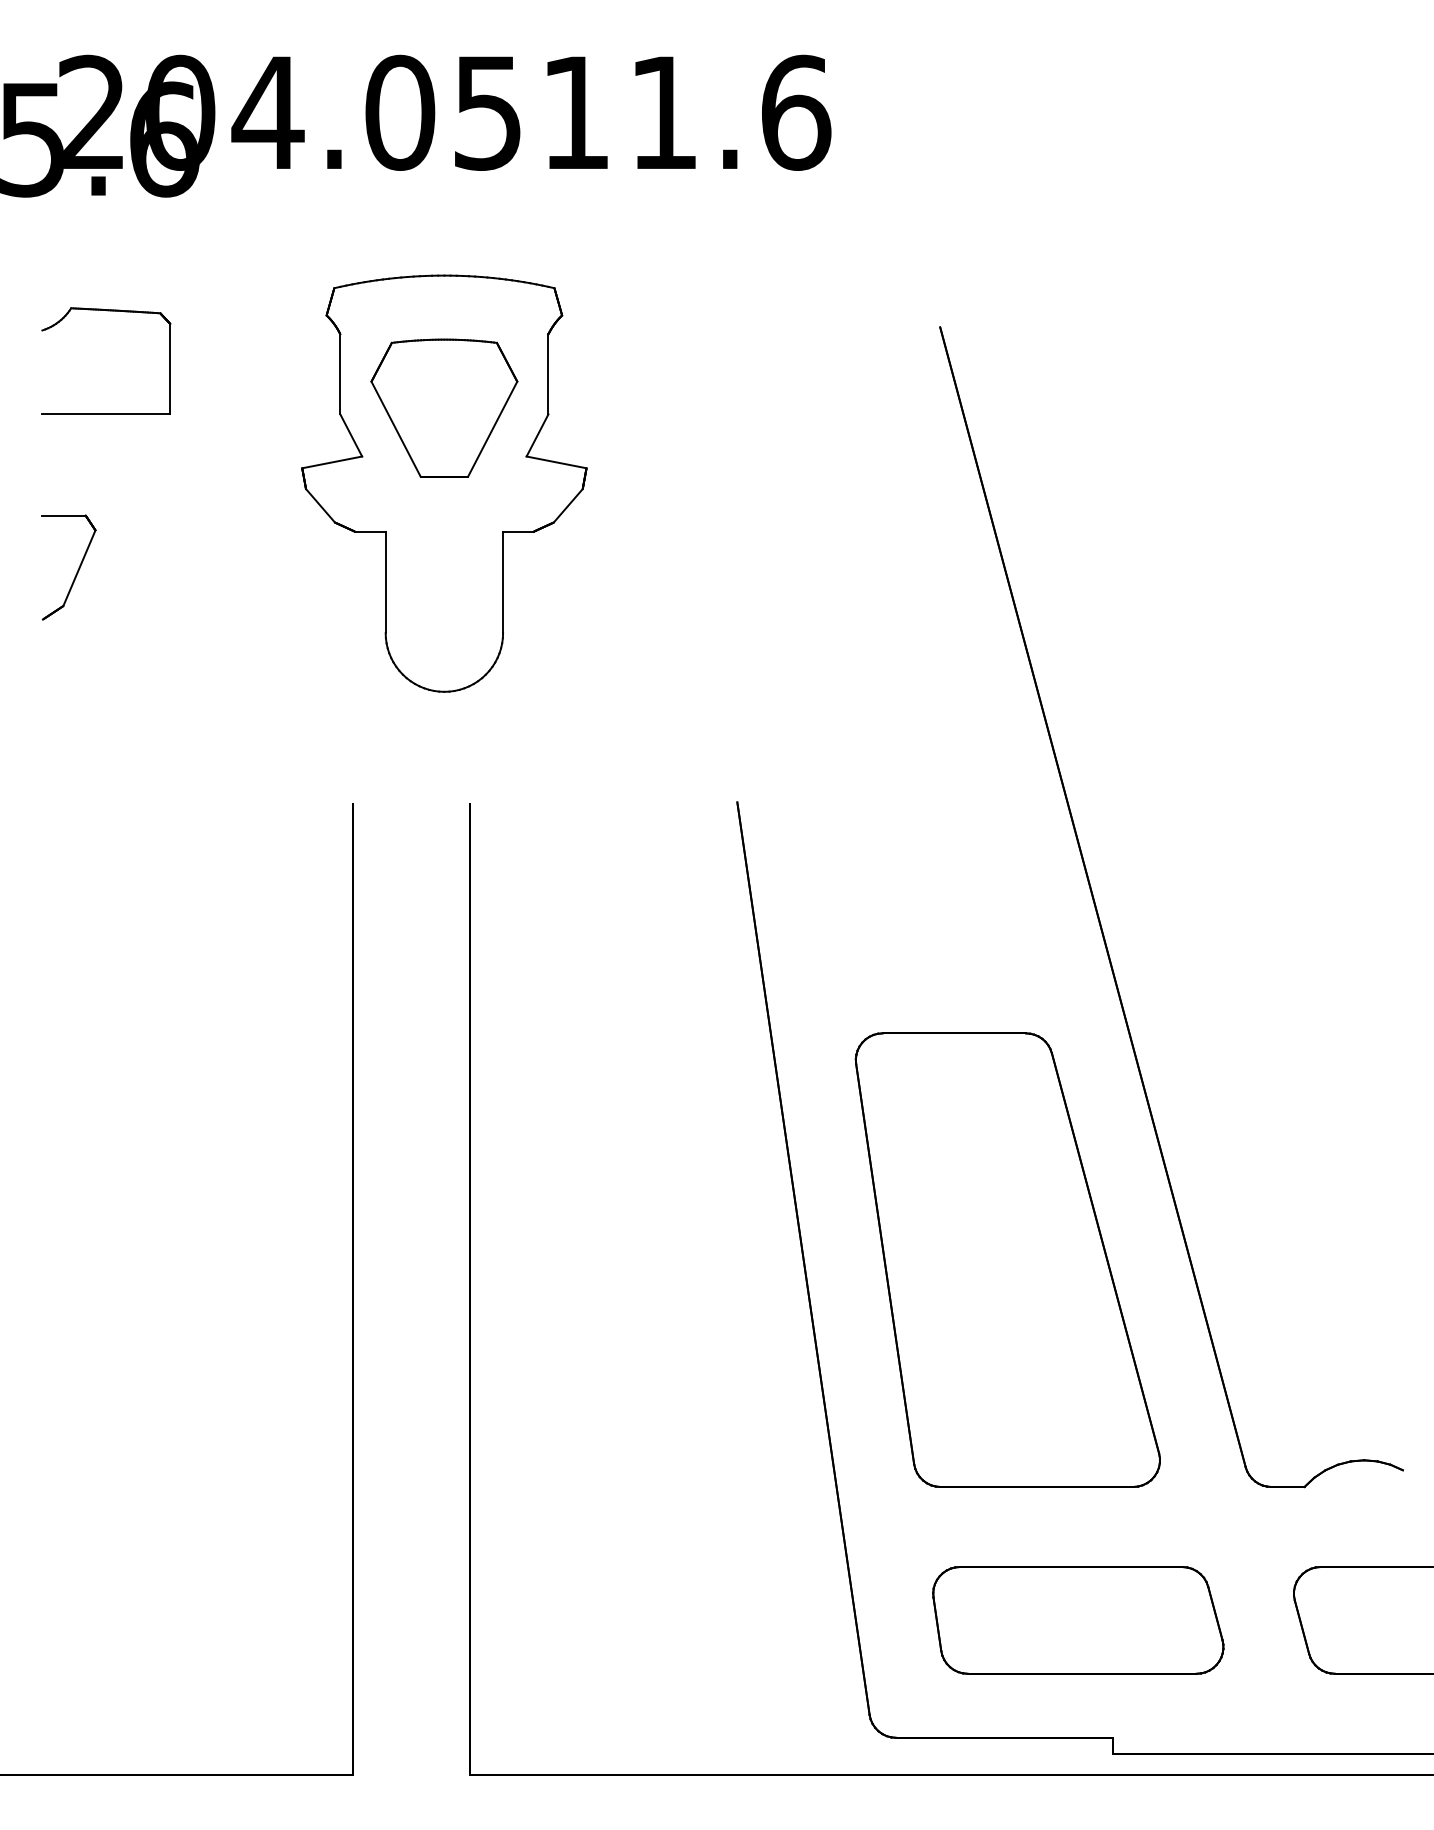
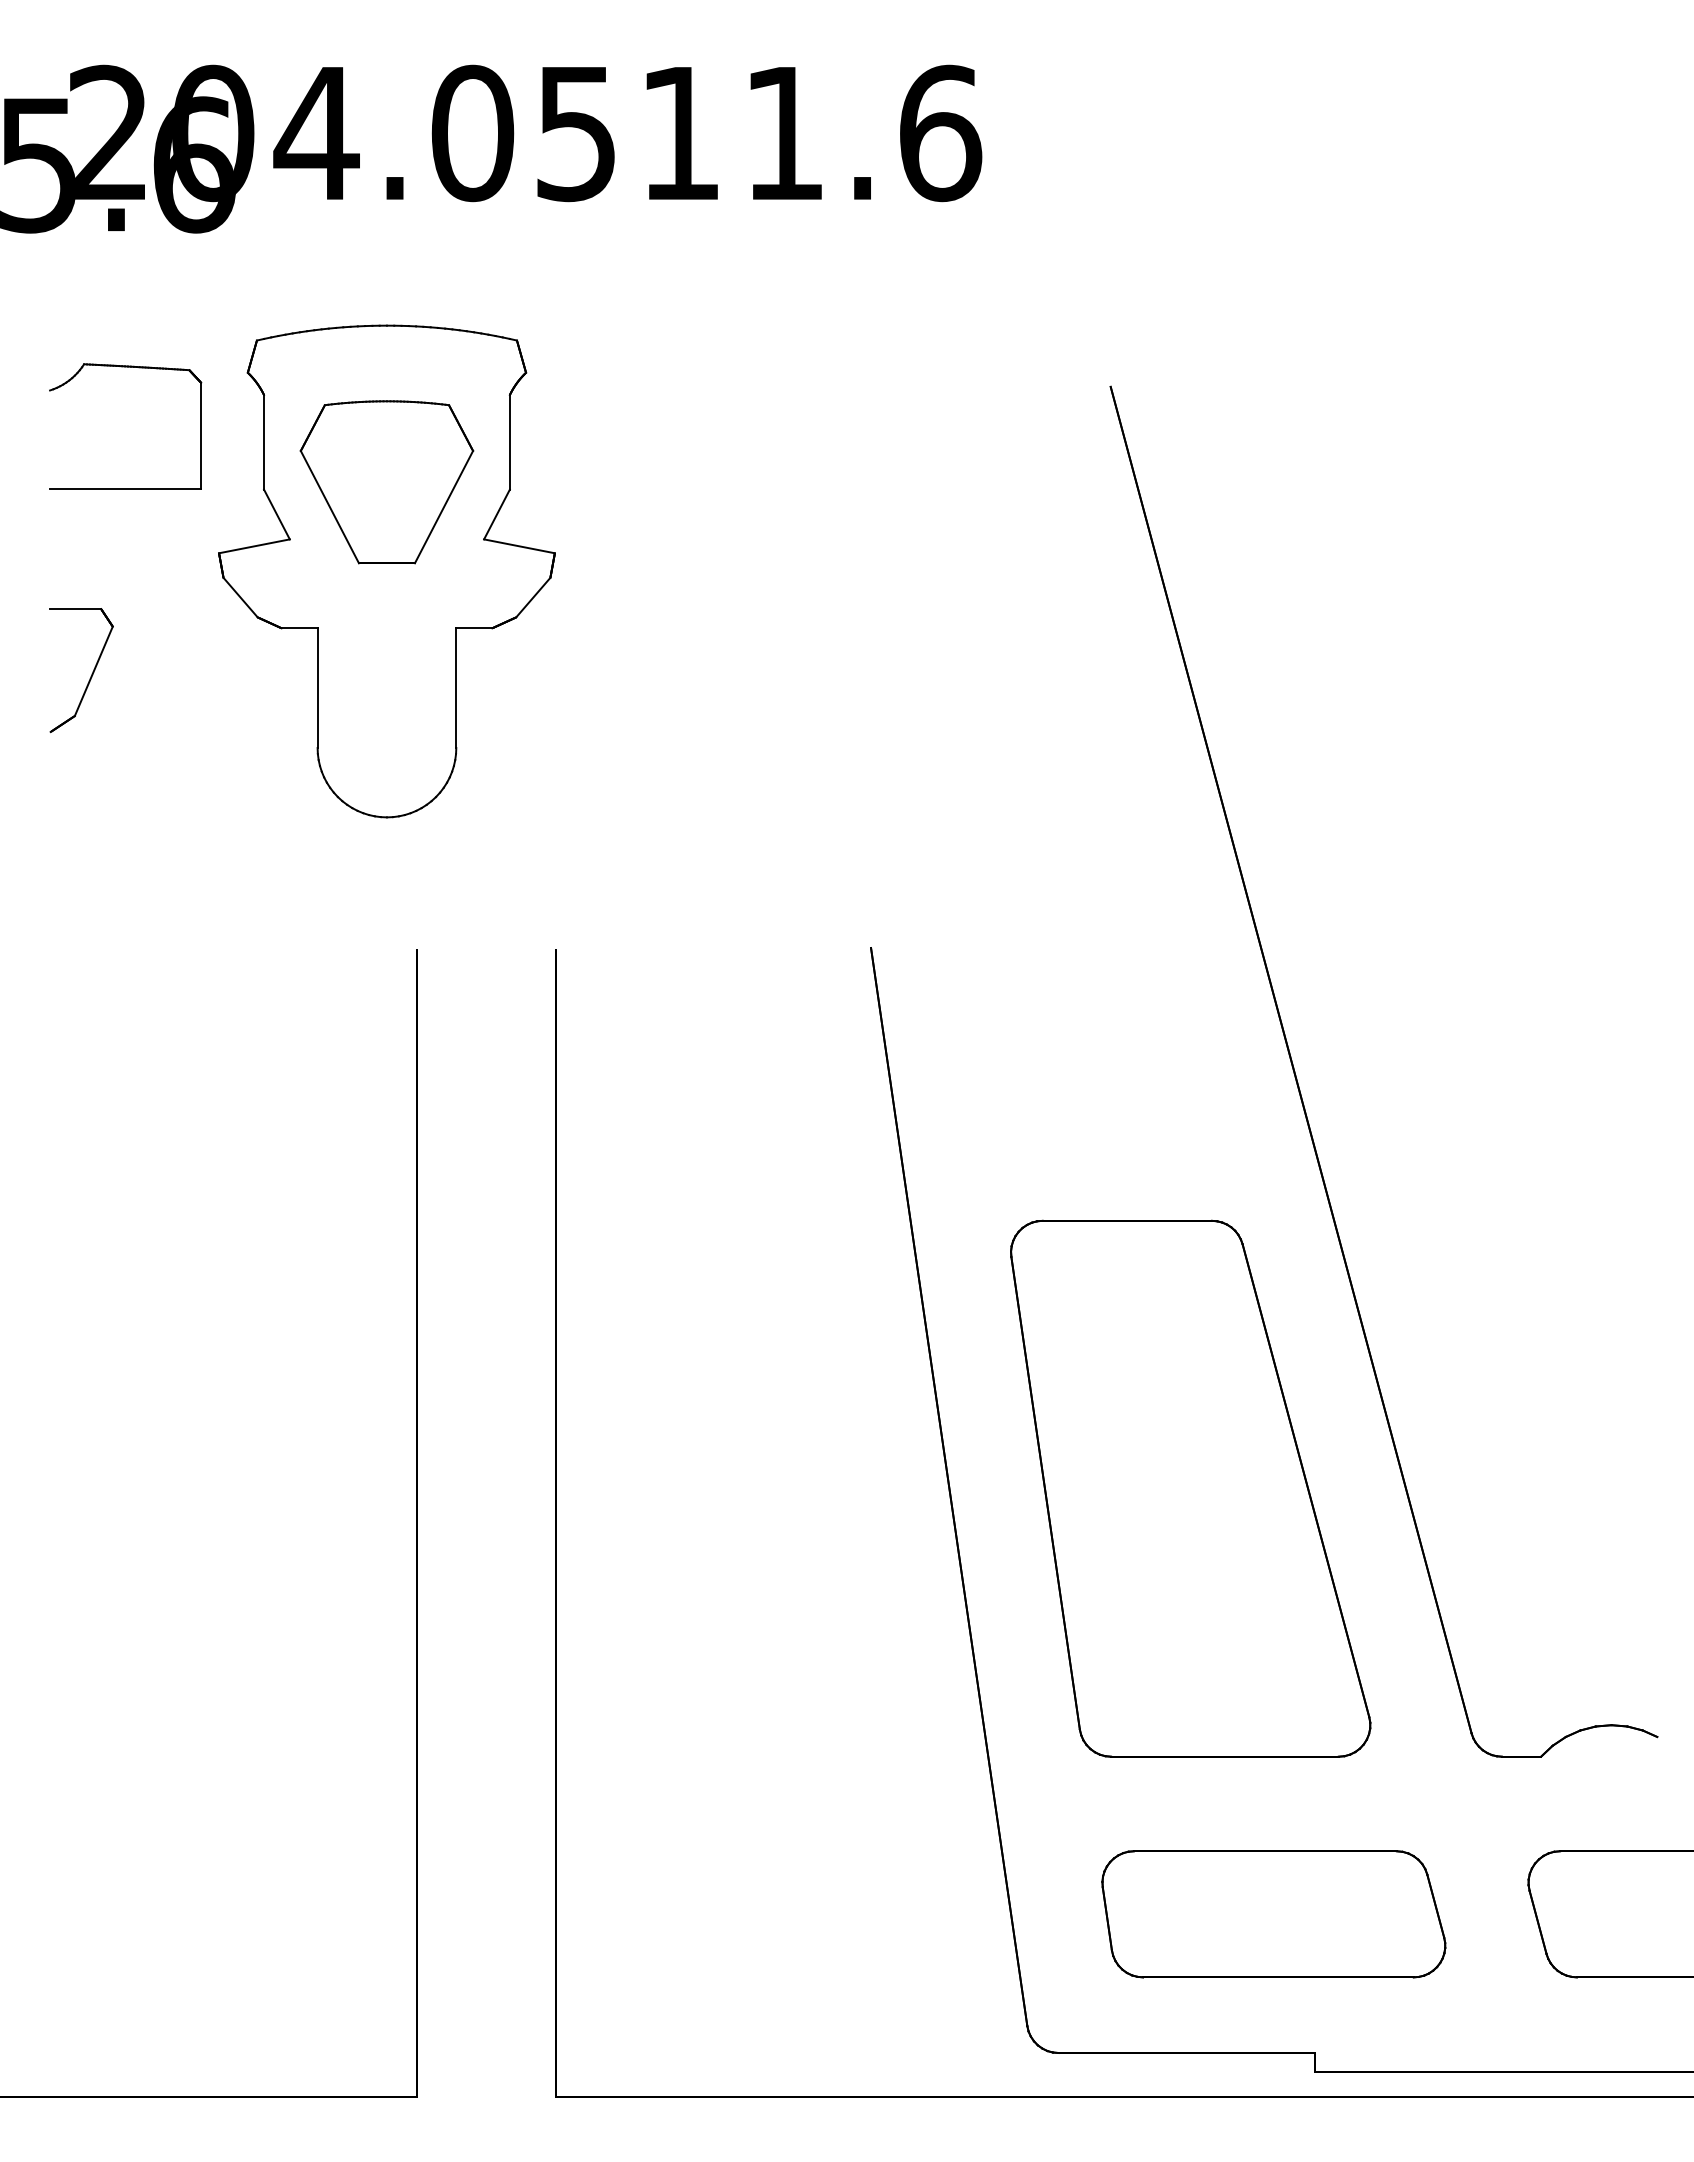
part: (444, 483) -> (386, 571), moved

